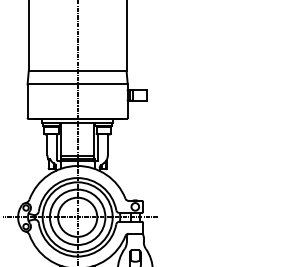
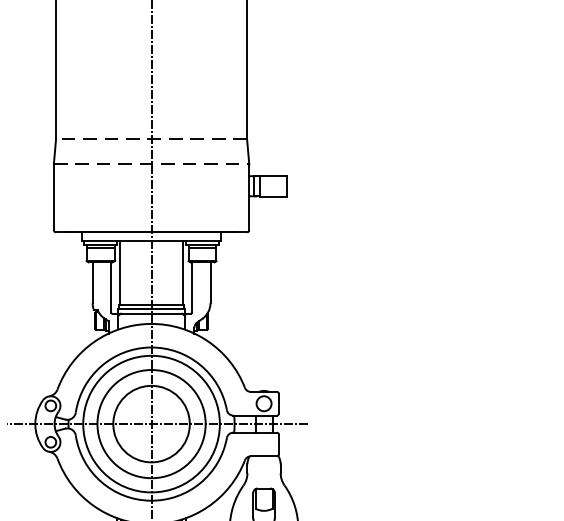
line: (77, 71) -> (151, 139), solid -> dashed
line: (78, 84) -> (153, 164), solid -> dashed

